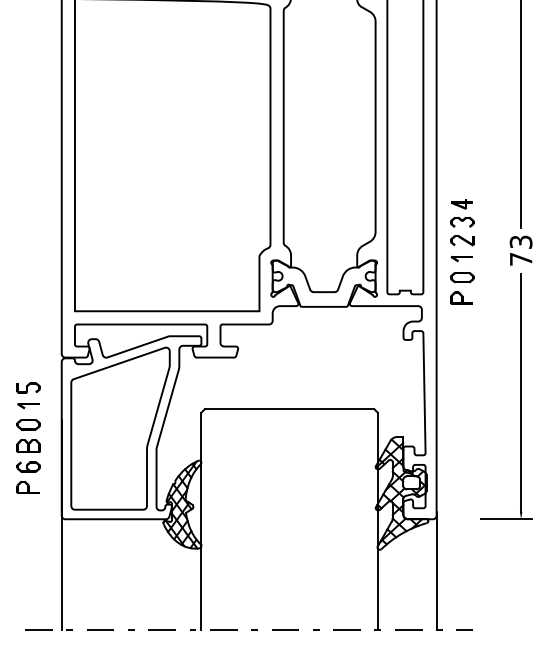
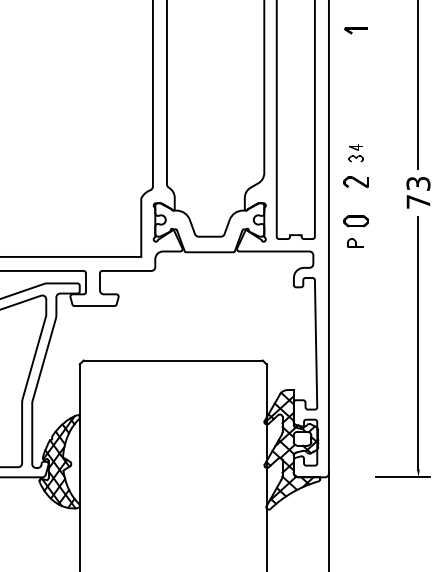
part: (462, 213) -> (356, 153), size x0.6
part: (461, 258) -> (355, 30), moved
part: (461, 297) -> (355, 242), size x0.7

